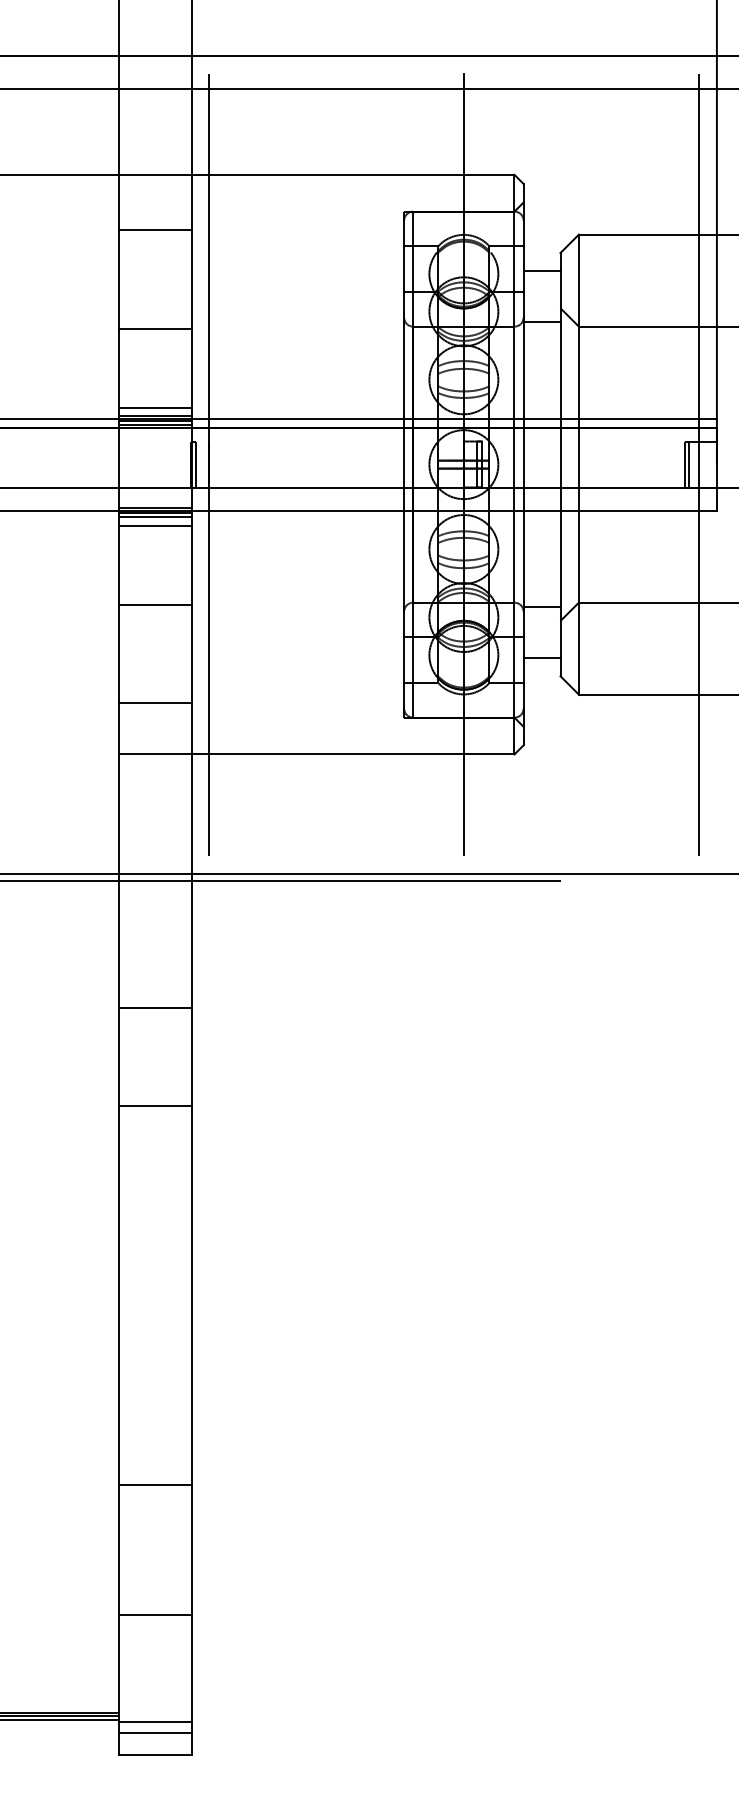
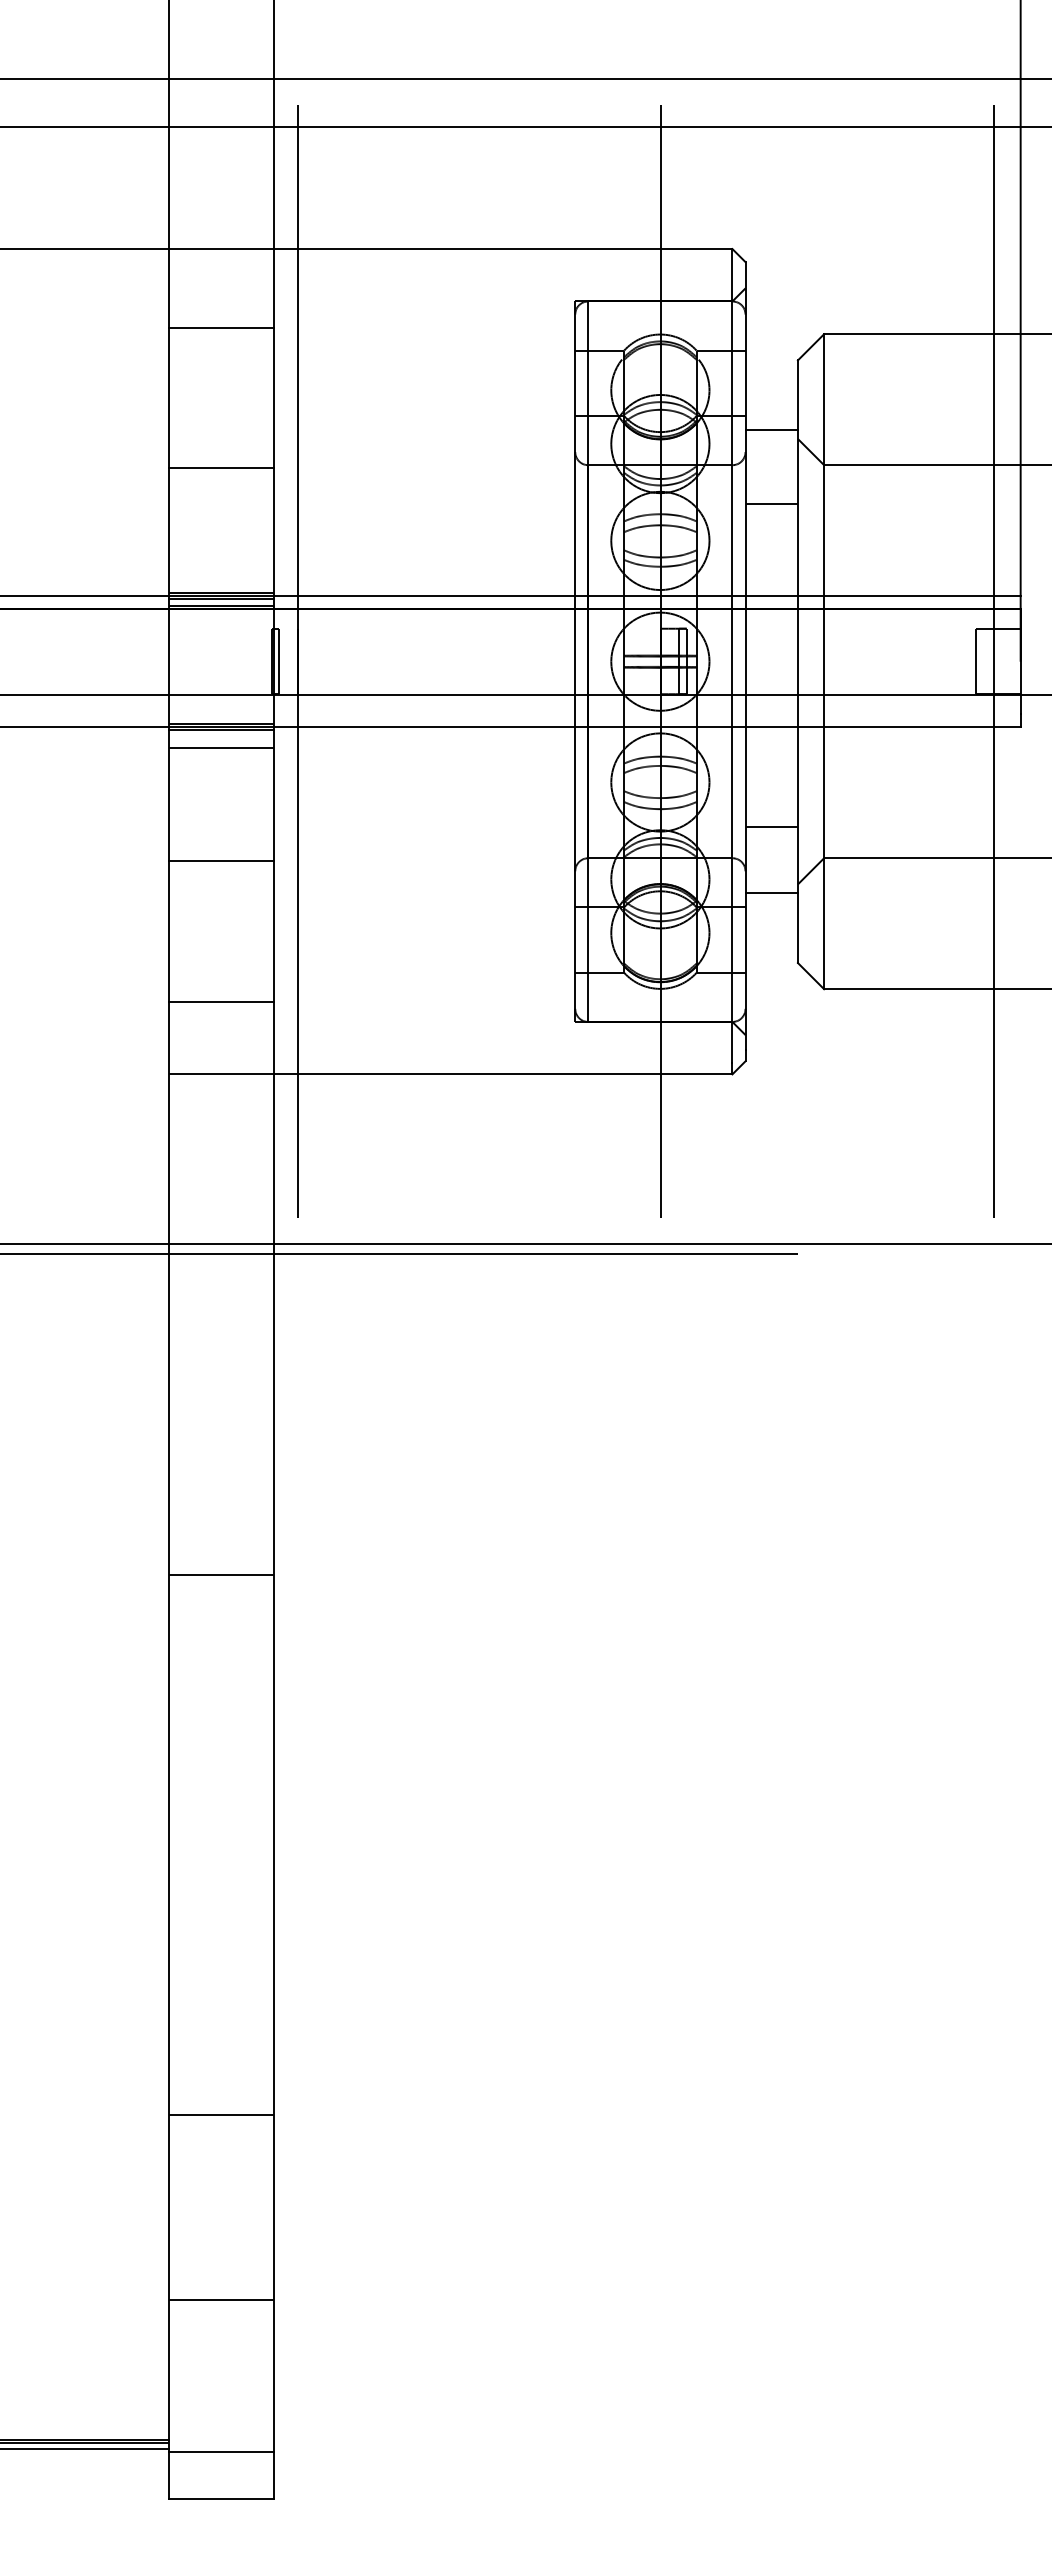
line: (541, 271) -> (771, 429), moved
line: (541, 321) -> (771, 503), moved
line: (155, 407) -> (221, 580), removed
line: (689, 464) -> (981, 661), removed
line: (155, 517) -> (221, 736), removed
line: (541, 607) -> (771, 826), moved
line: (541, 657) -> (771, 892), moved
line: (155, 1008) -> (221, 1435), removed
line: (155, 1733) -> (221, 2468), removed

